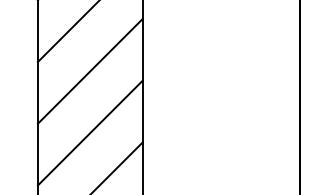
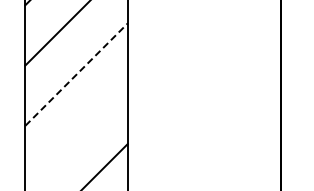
line: (90, 71) -> (76, 74), solid -> dashed
line: (90, 132) -> (76, 134), removed

